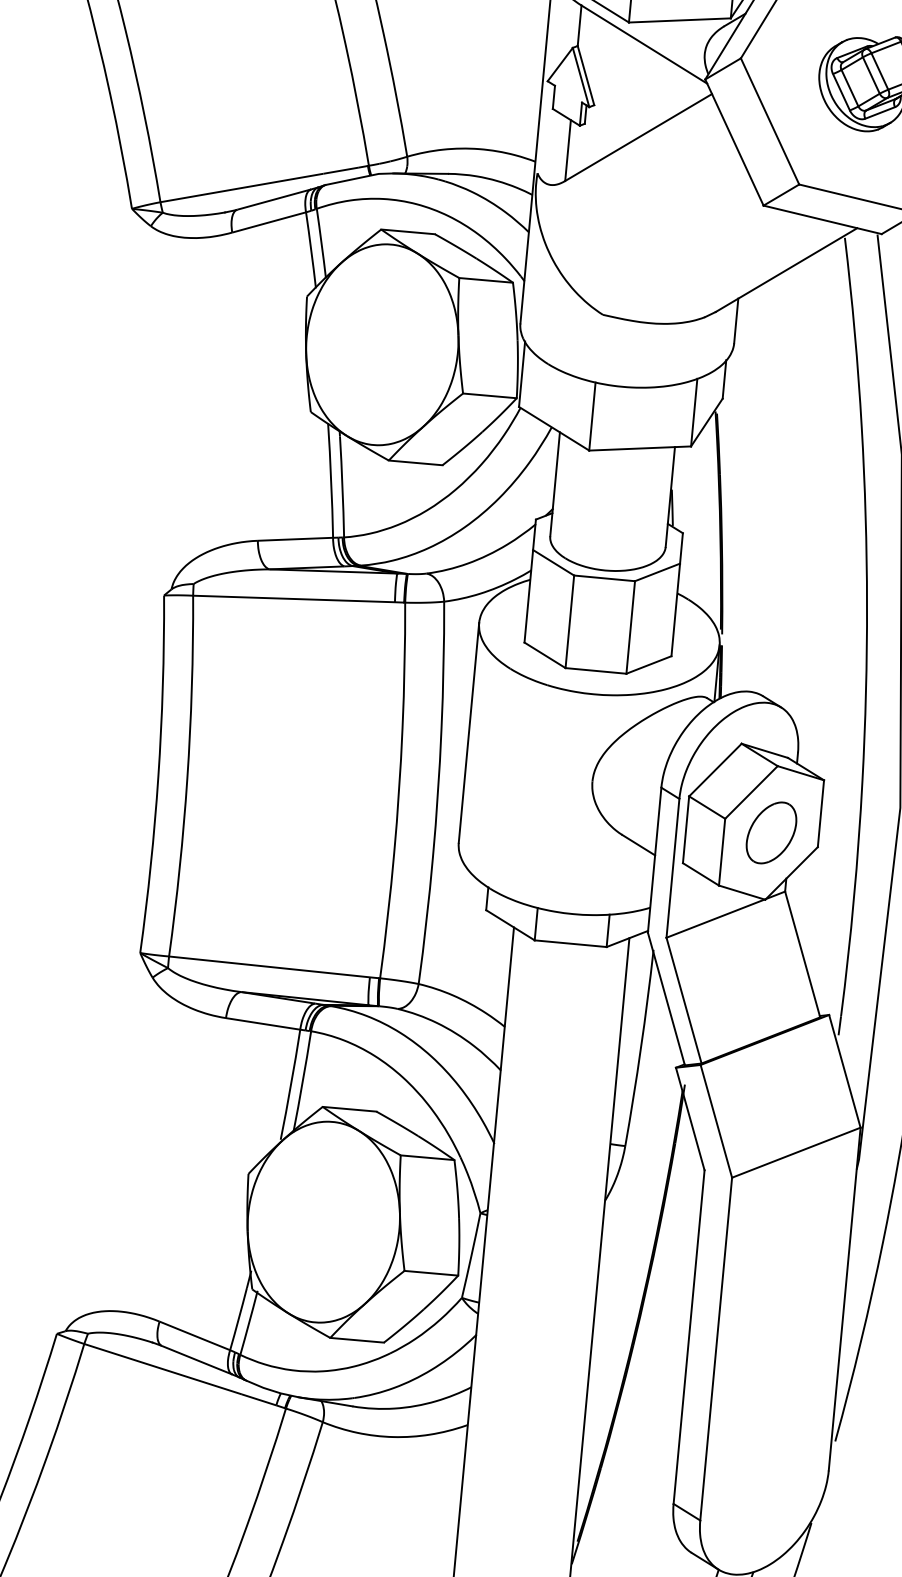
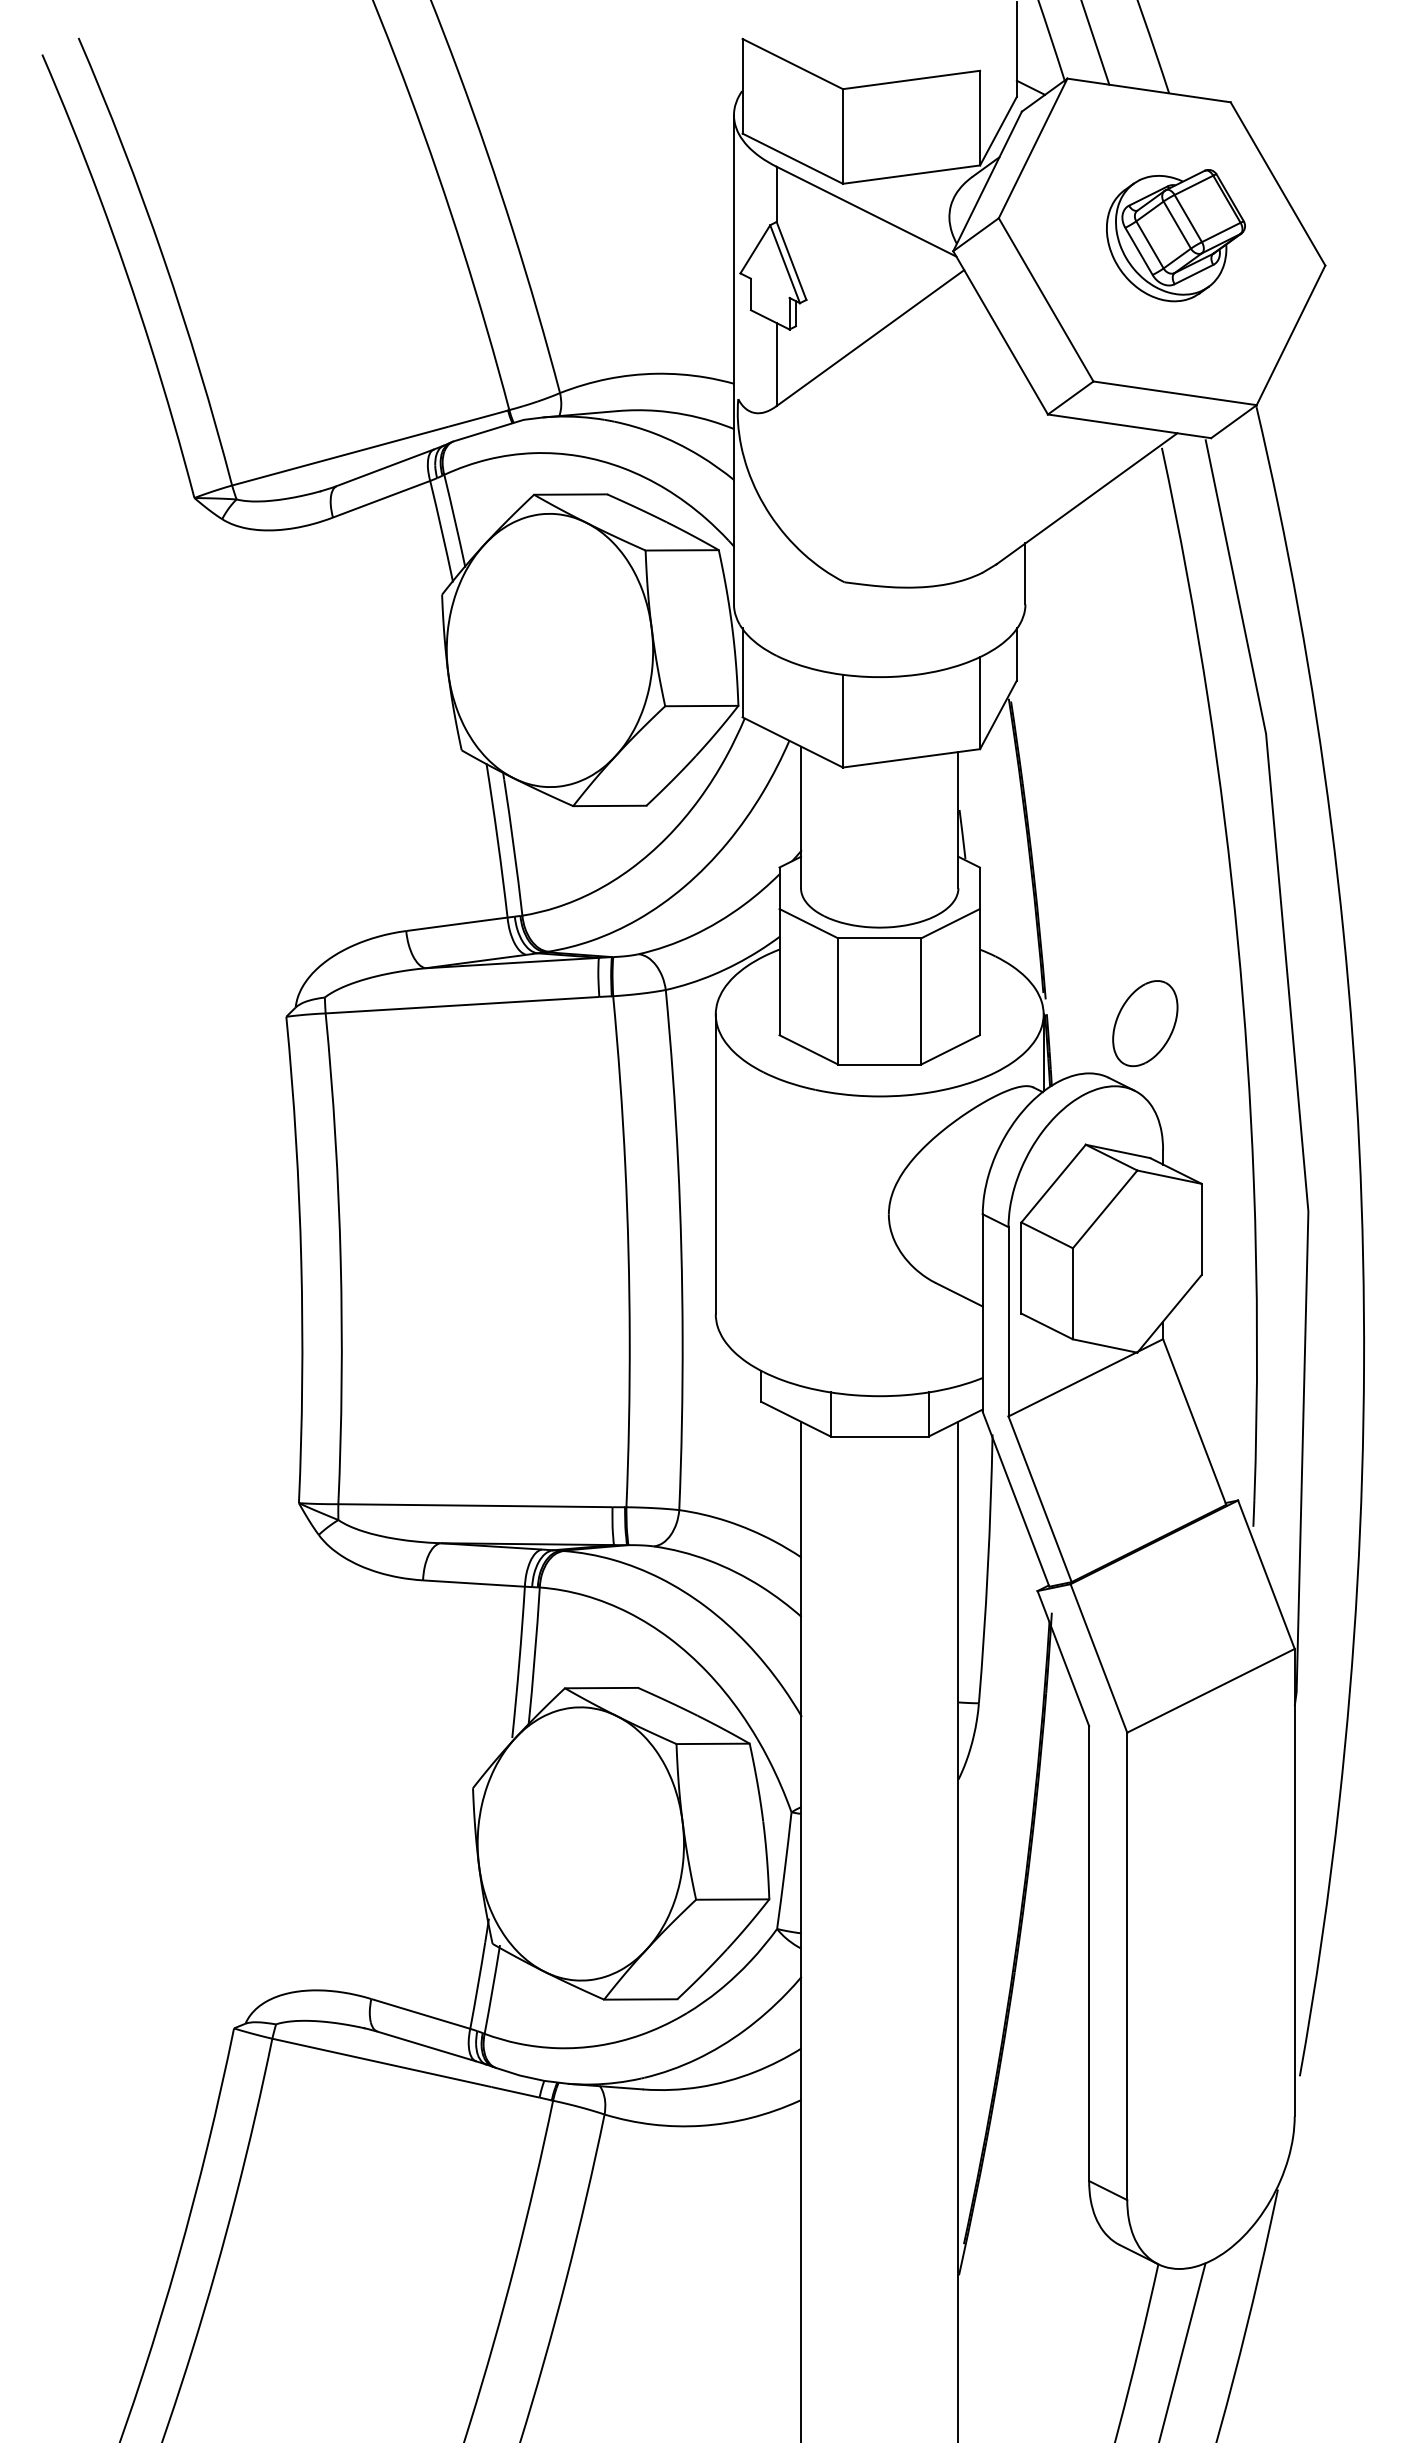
part: (771, 832) -> (1145, 1023), moved

